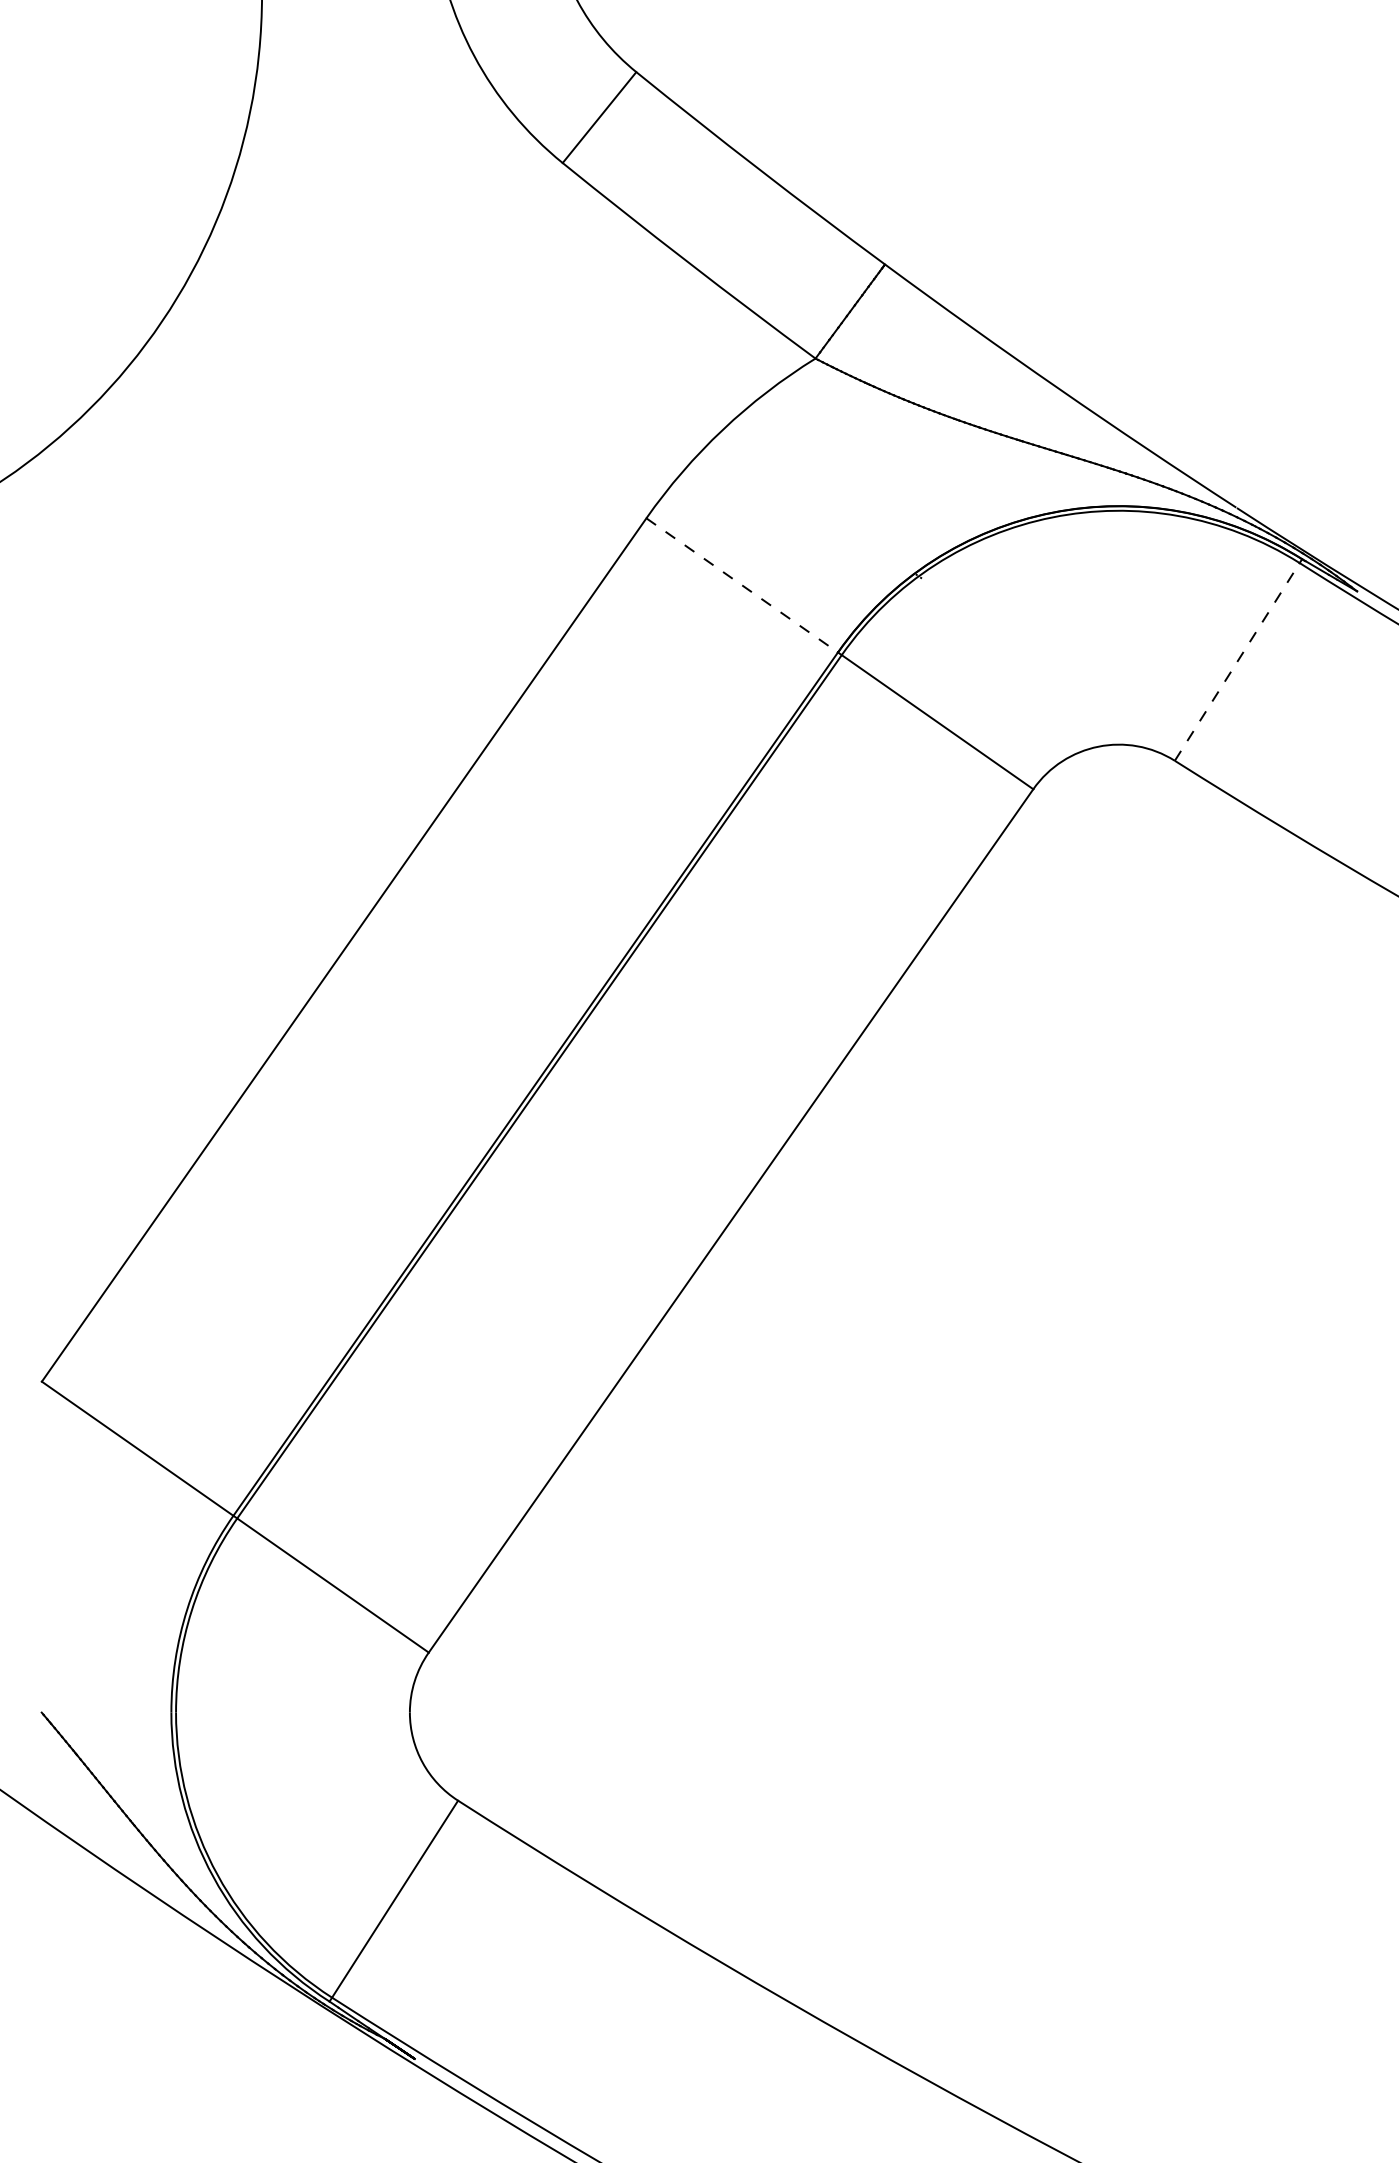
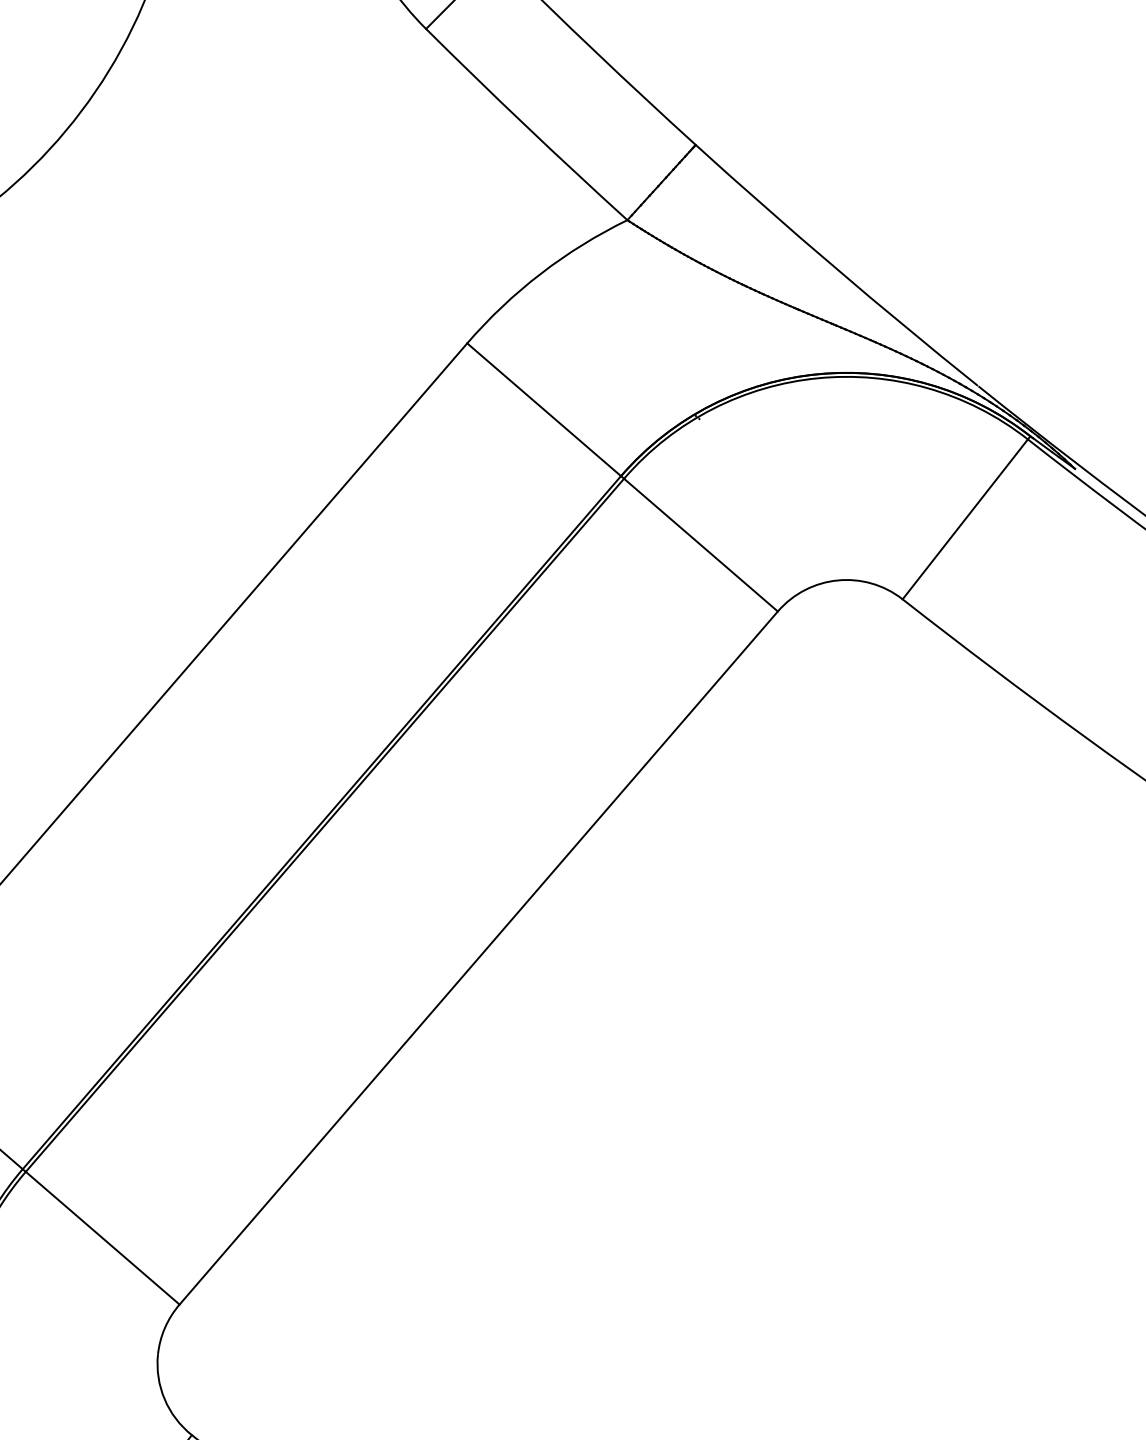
line: (742, 585) -> (544, 409), dashed -> solid
line: (1237, 662) -> (965, 519), dashed -> solid

